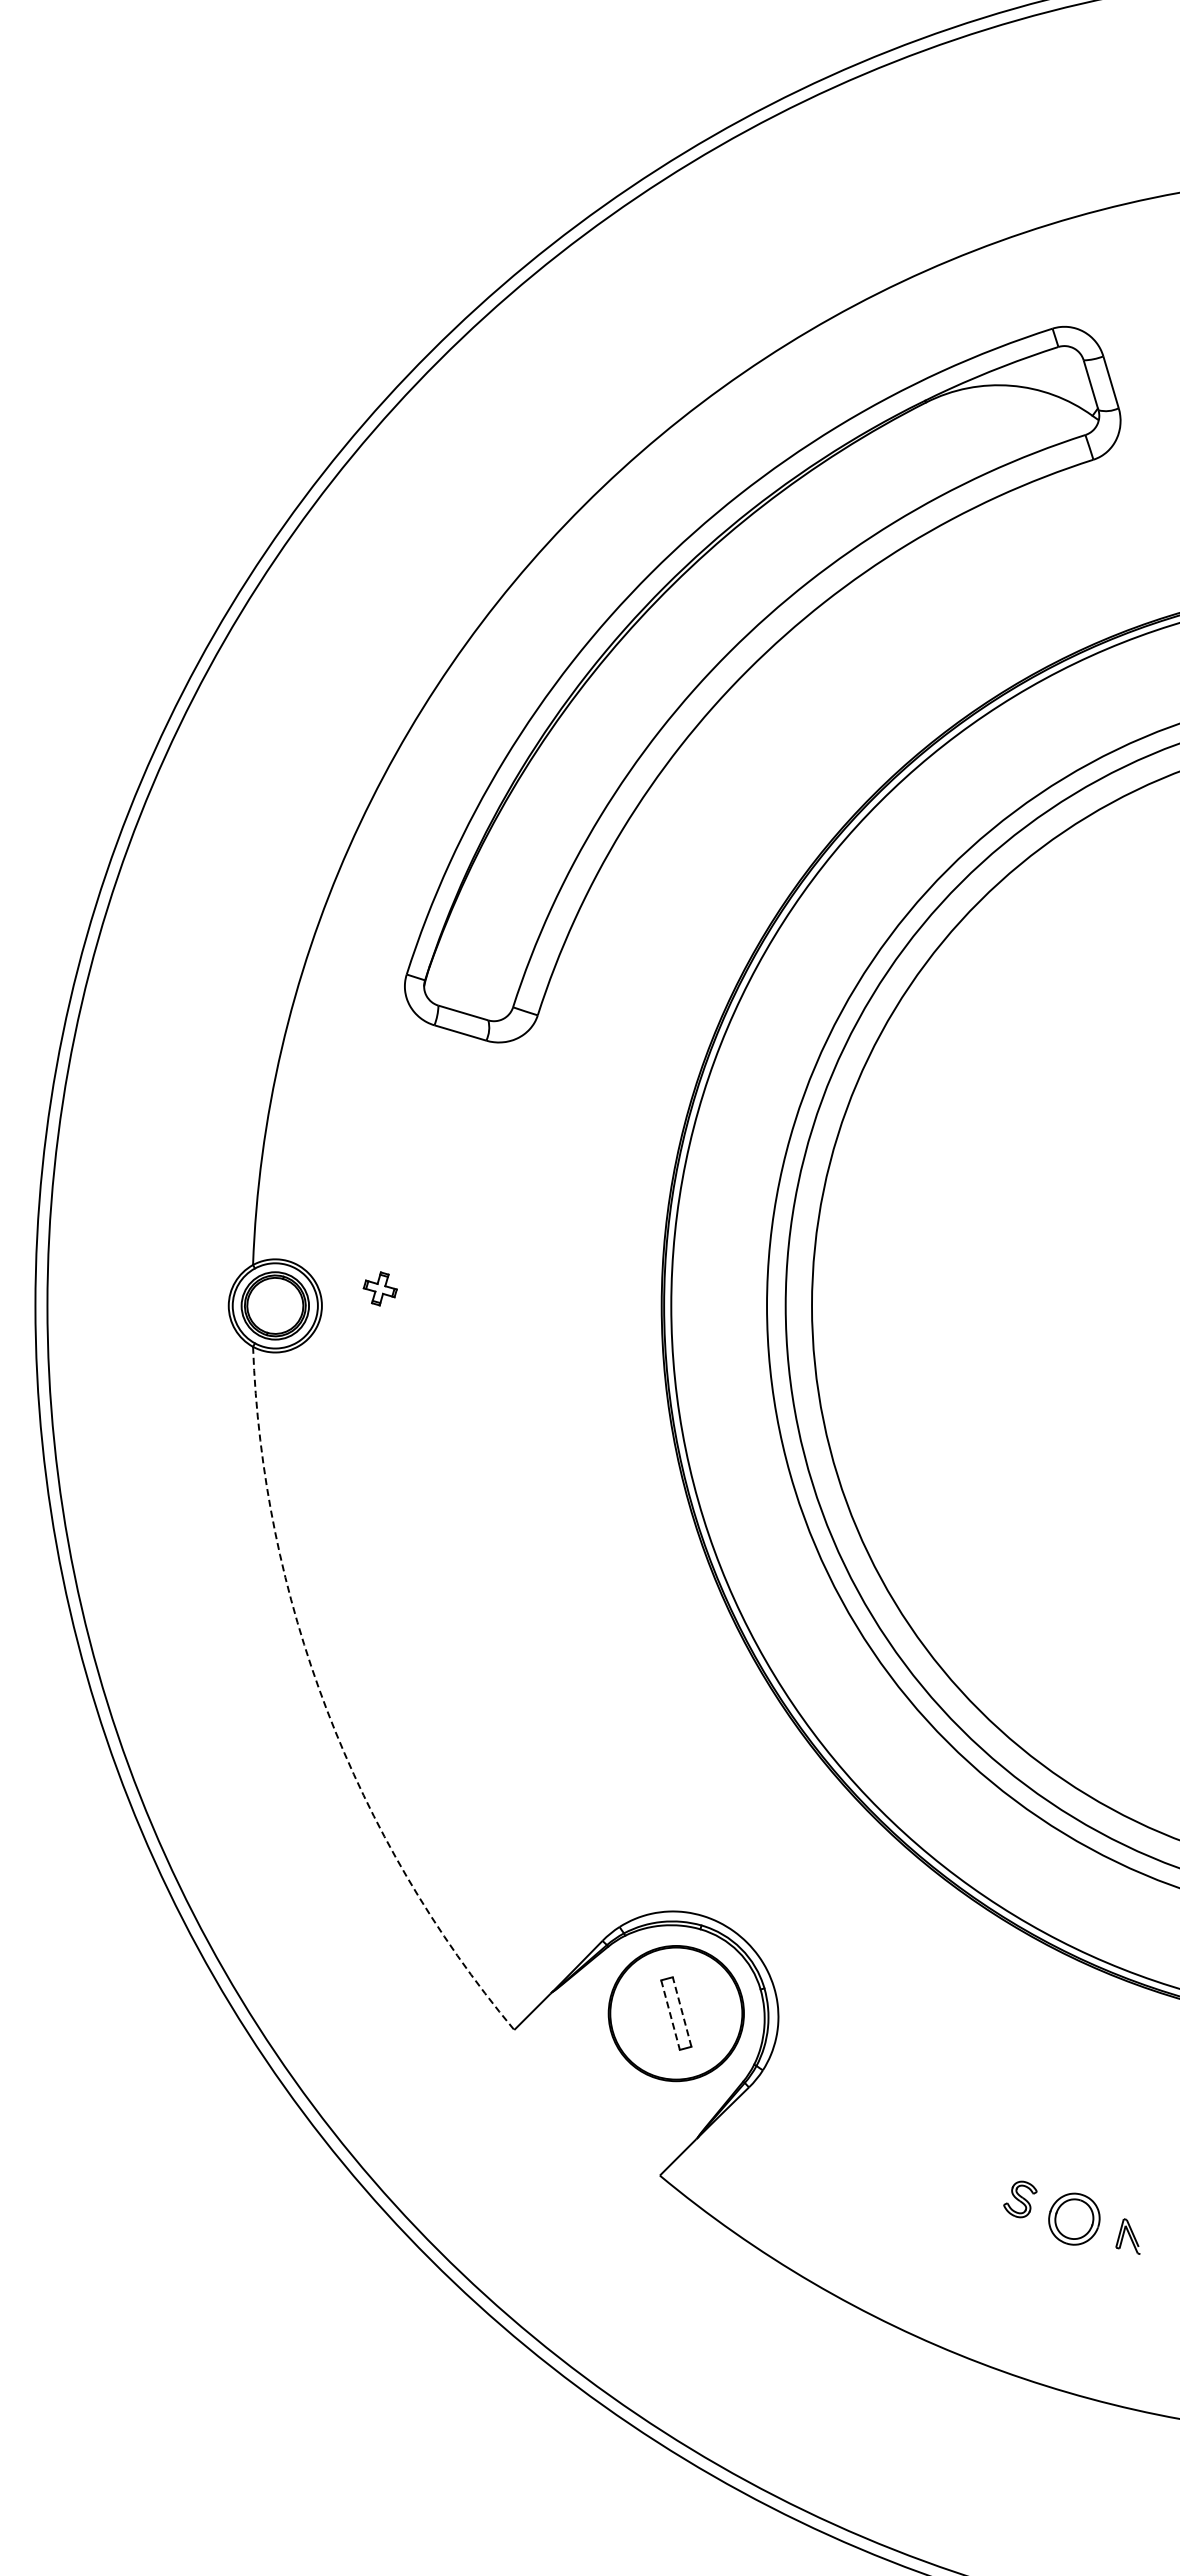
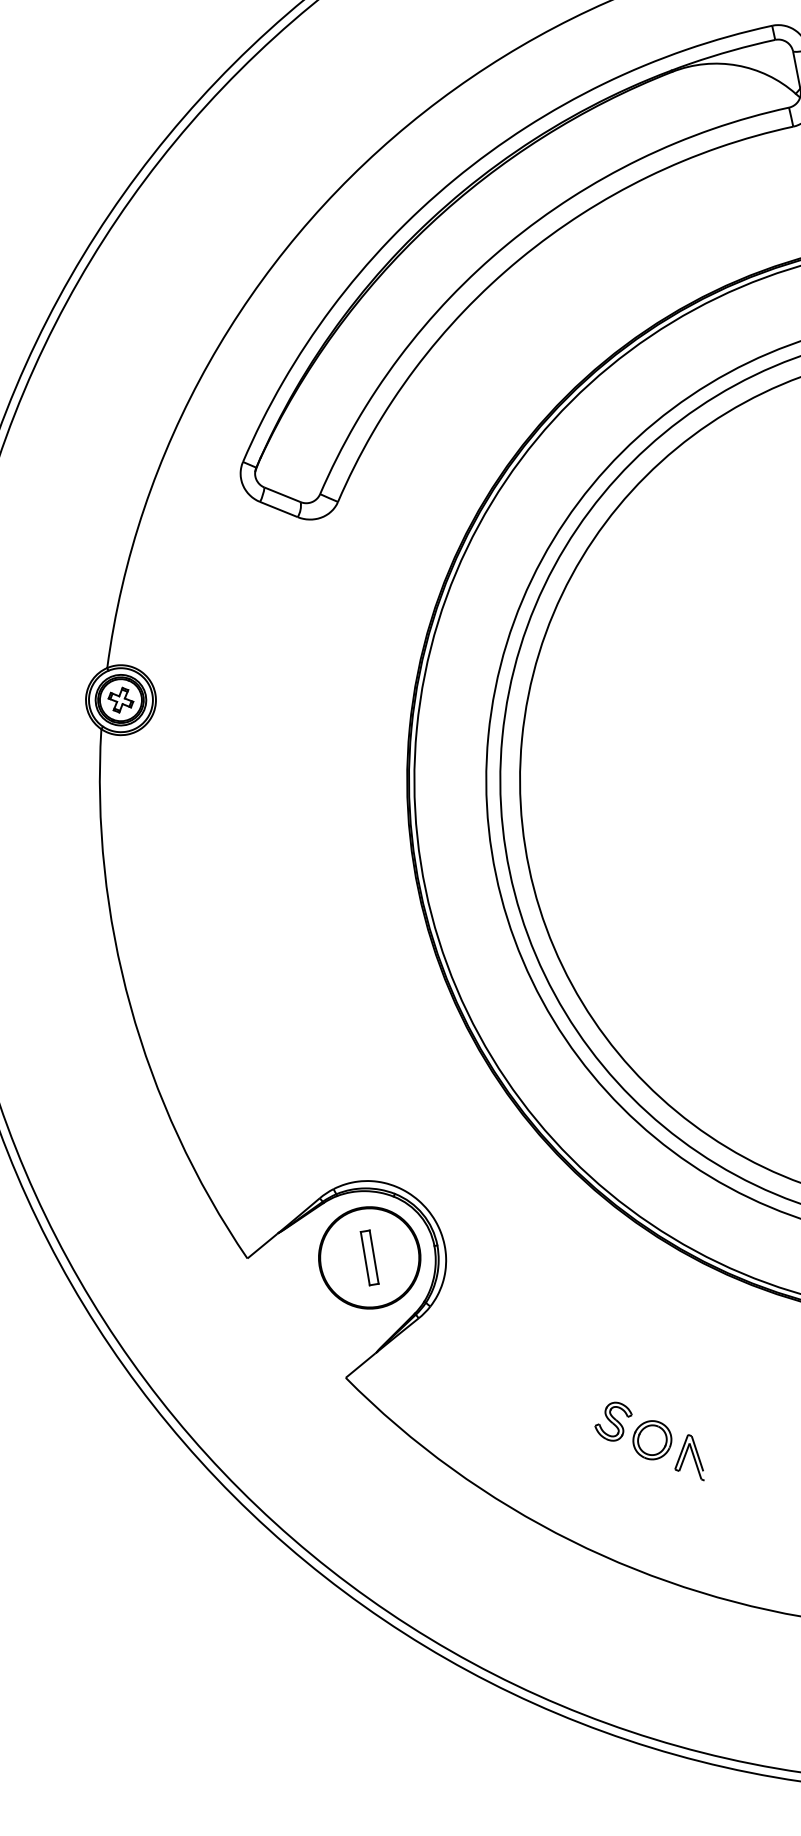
part: (379, 1288) -> (120, 699), moved
arc: (326, 1710) -> (130, 1006), dashed -> solid
line: (682, 2011) -> (374, 1256), dashed -> solid
line: (670, 2015) -> (365, 1258), dashed -> solid
part: (1020, 2199) -> (613, 1421), size x1.43
part: (1127, 2236) -> (690, 1456), size x1.67

